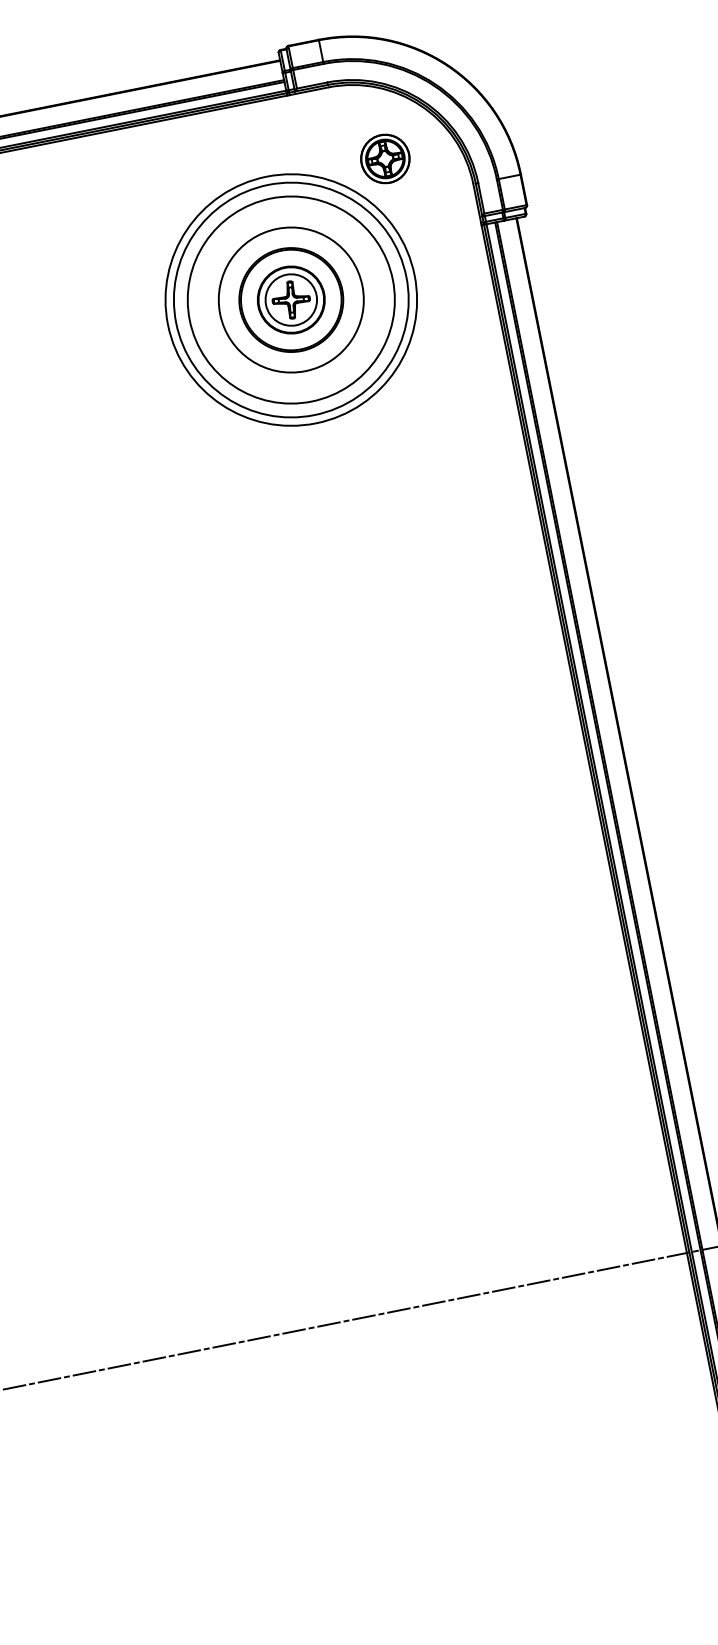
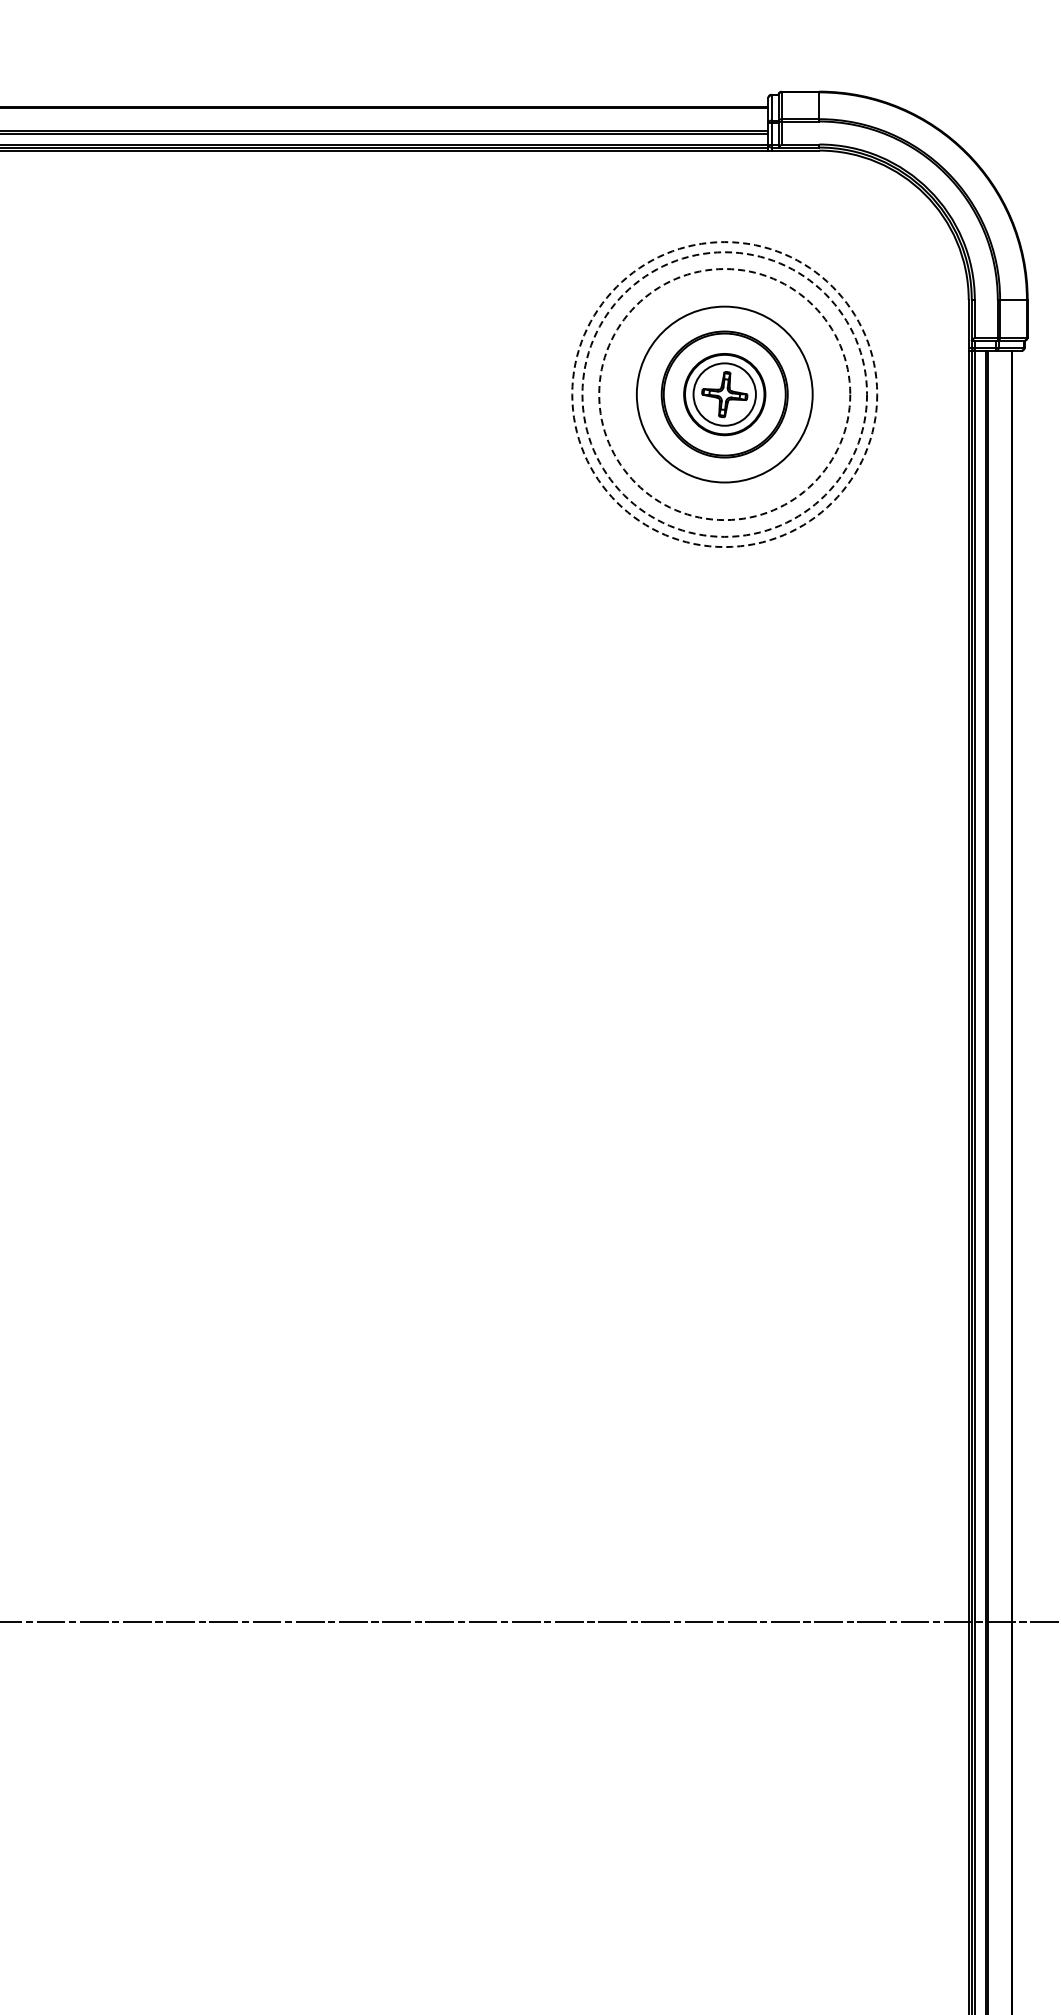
part: (384, 158) -> (869, 248), removed
circle: (291, 300) -> (724, 394), solid -> dashed
circle: (291, 300) -> (724, 394), solid -> dashed
circle: (291, 300) -> (724, 394), solid -> dashed

